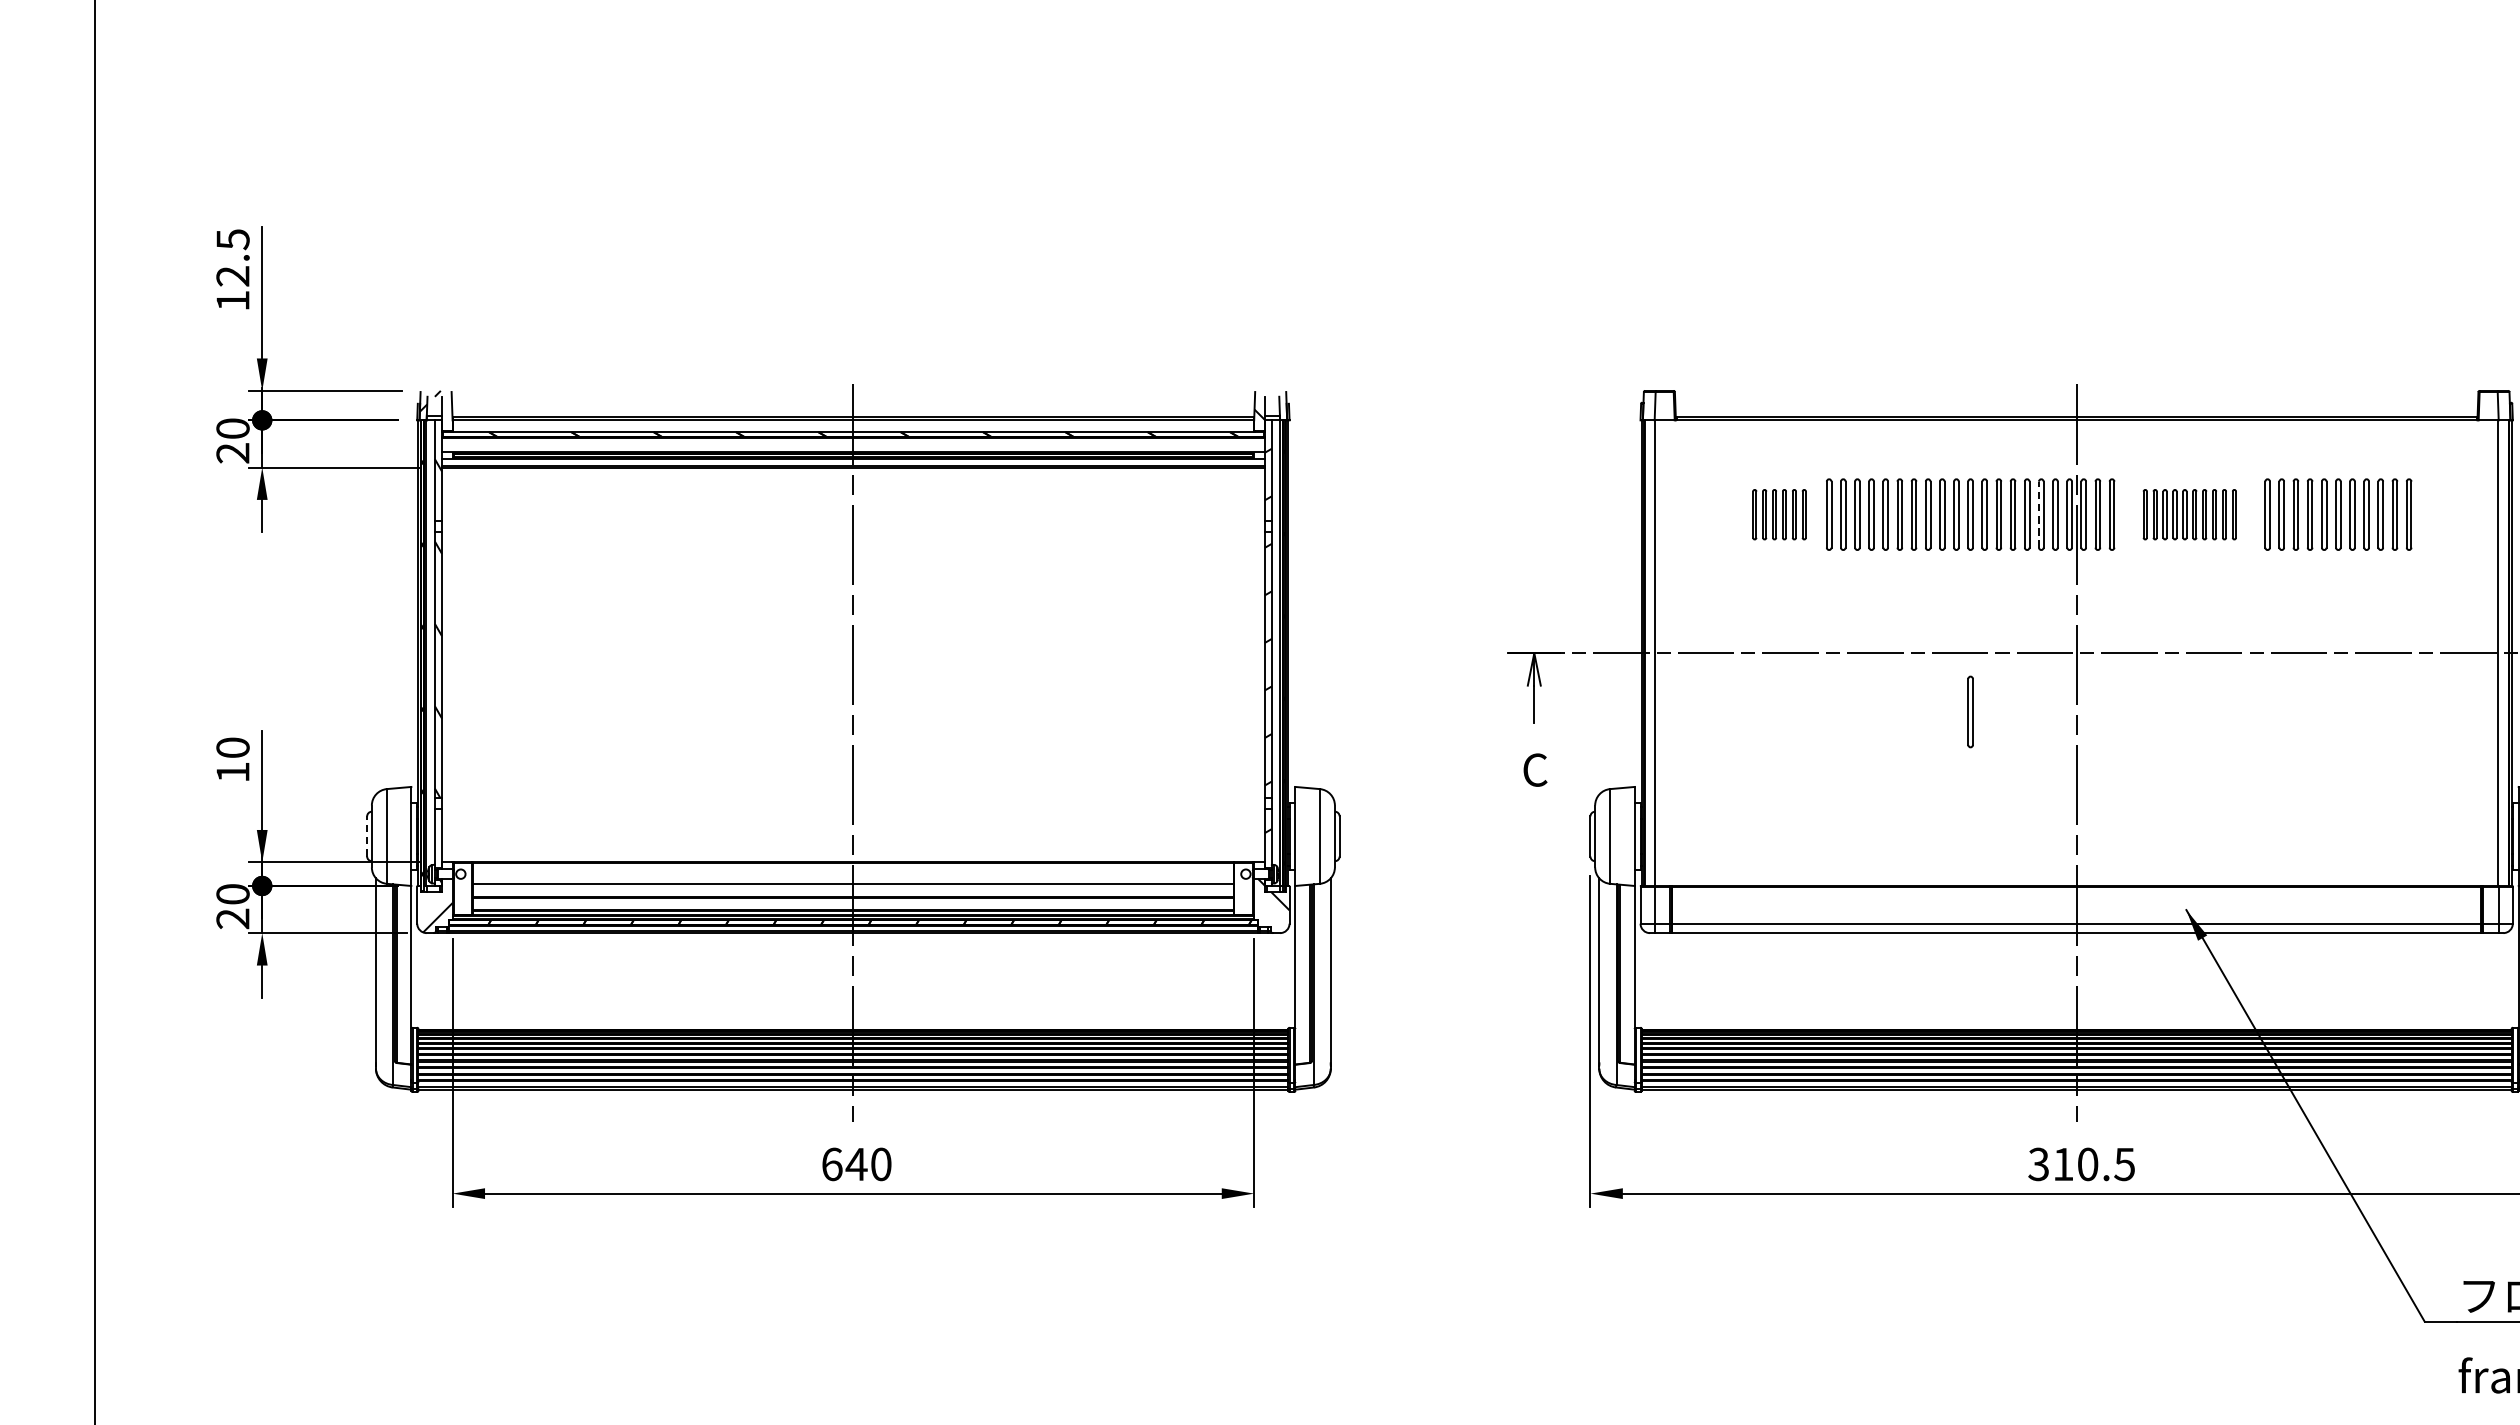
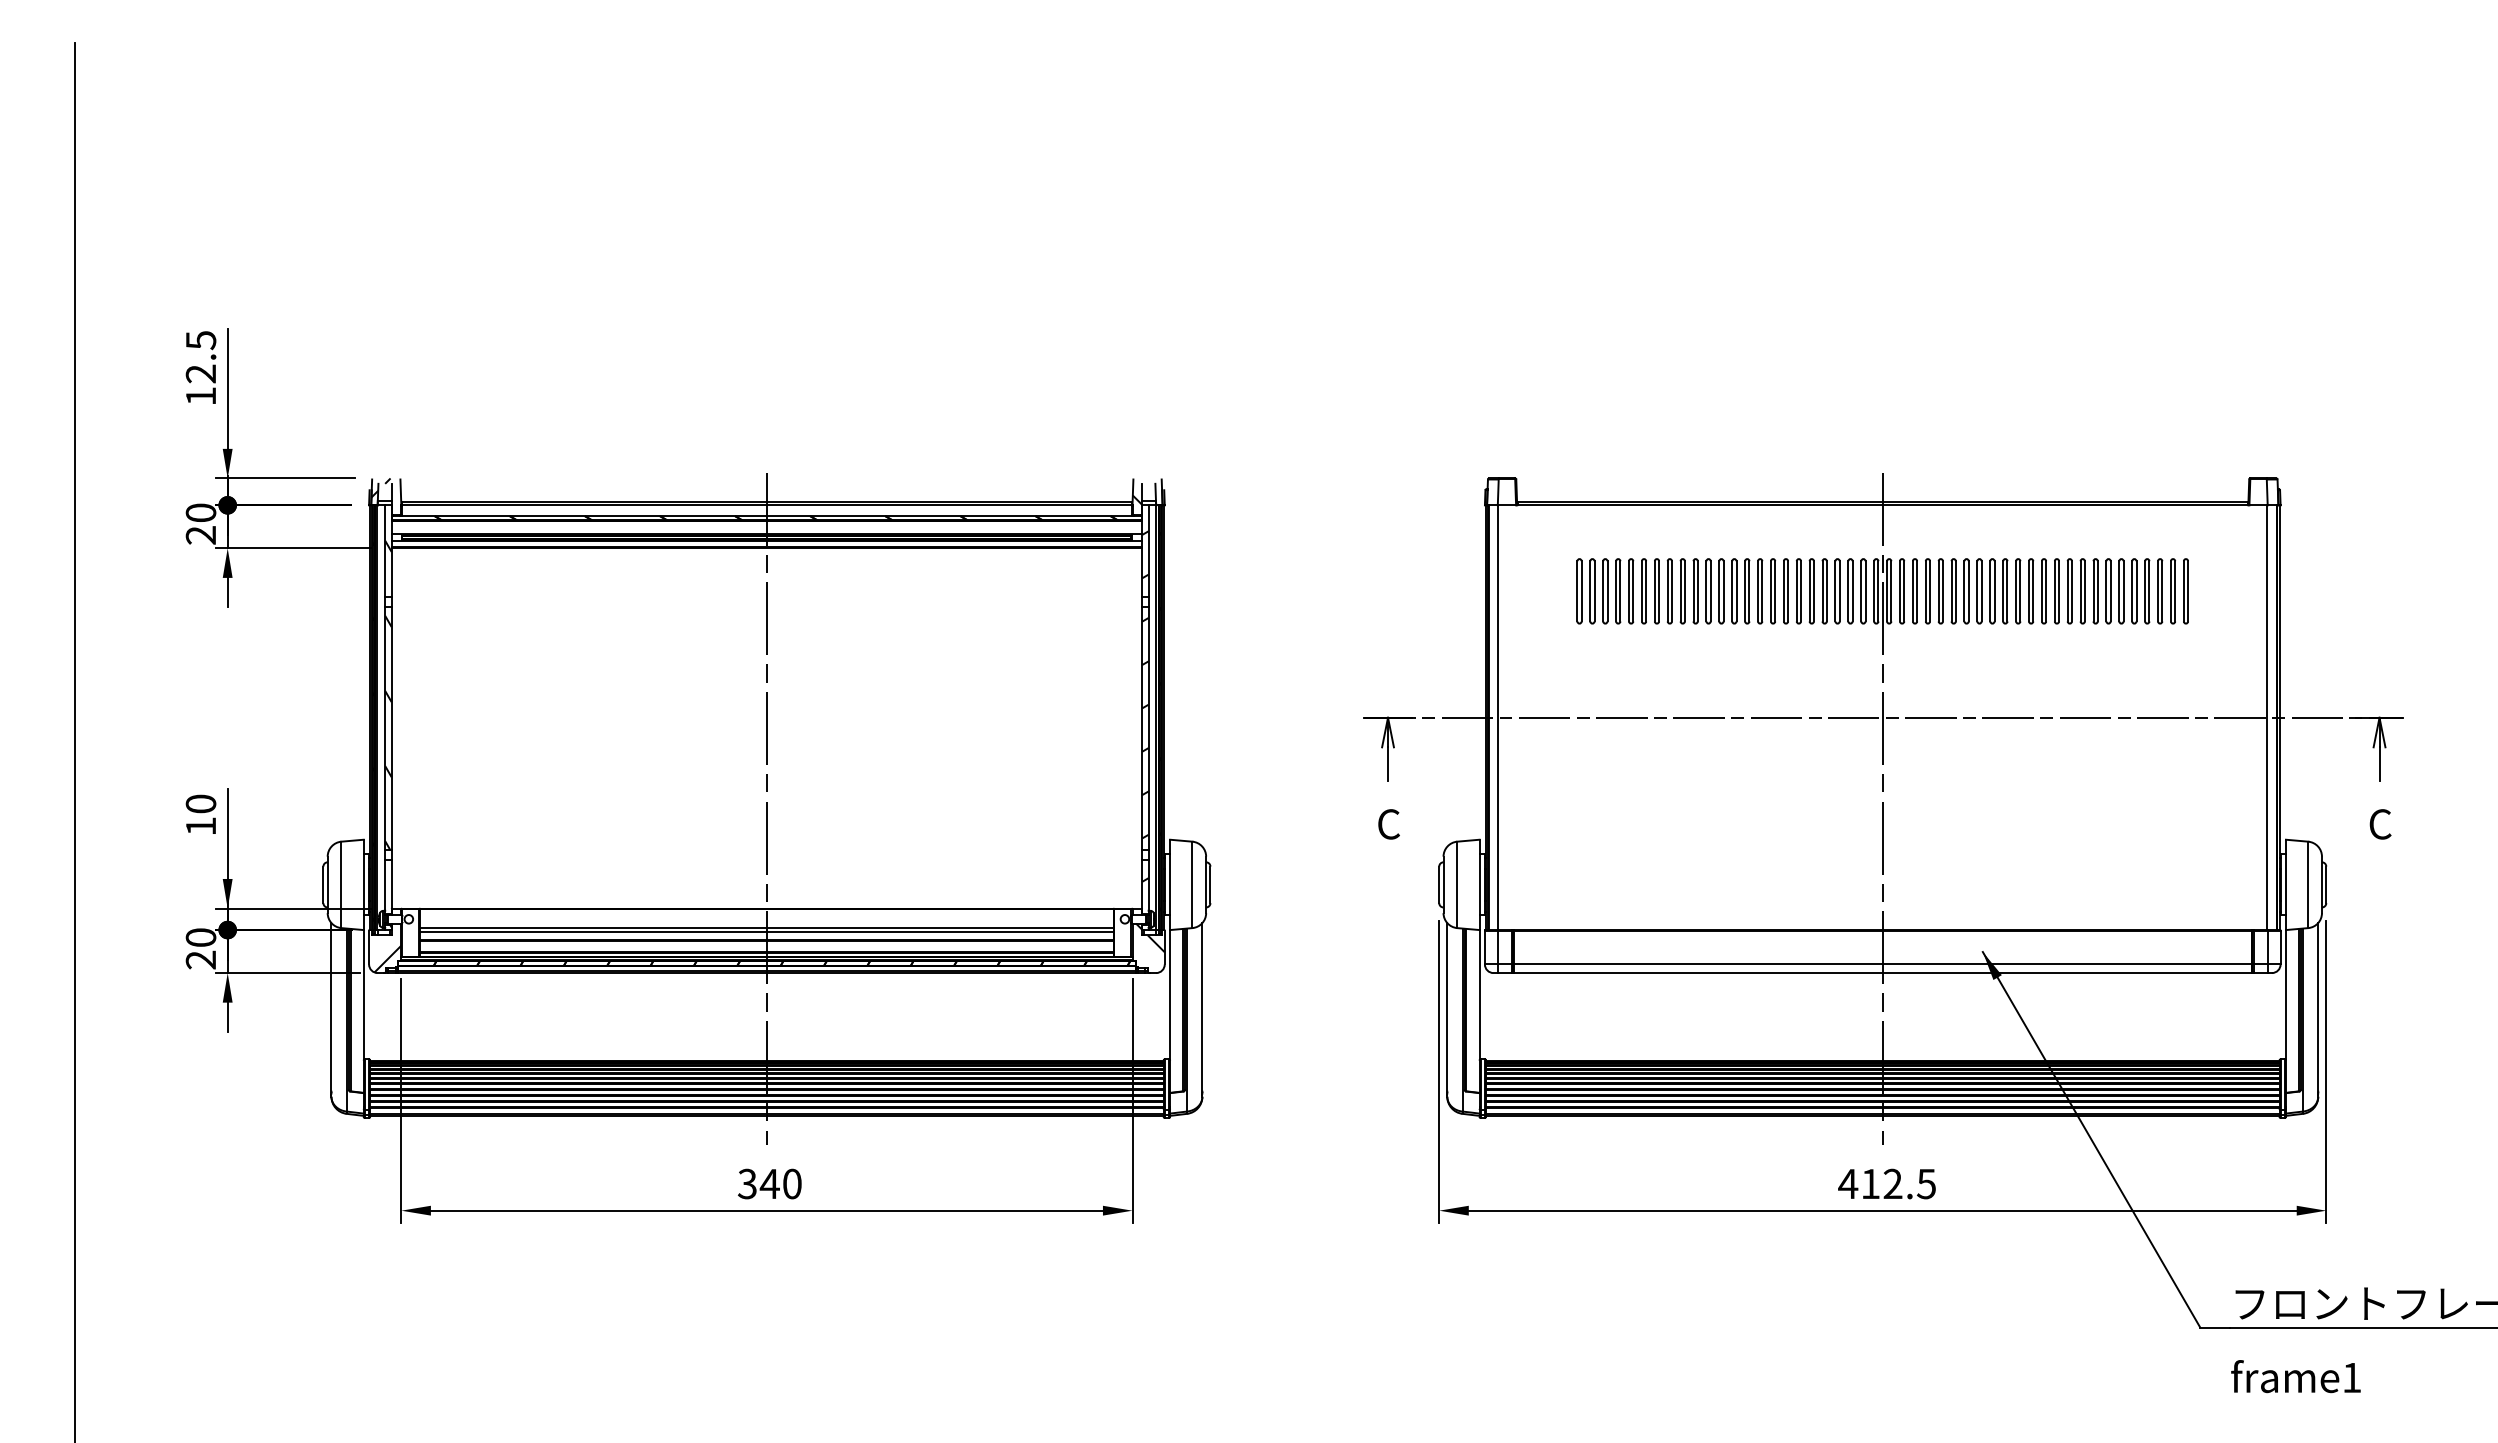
line: (2039, 513) -> (1848, 590), dashed -> solid
part: (1779, 514) -> (1611, 591), size x1.43
part: (2189, 514) -> (1985, 591), size x1.43
part: (1970, 712) -> (1785, 771), removed
line: (367, 836) -> (323, 884), dashed -> solid
line: (852, 888) -> (766, 932), added
text: (832, 1163) -> (747, 1183), 640 -> 340
text: (2063, 1163) -> (1870, 1183), 310.5 -> 412.5

